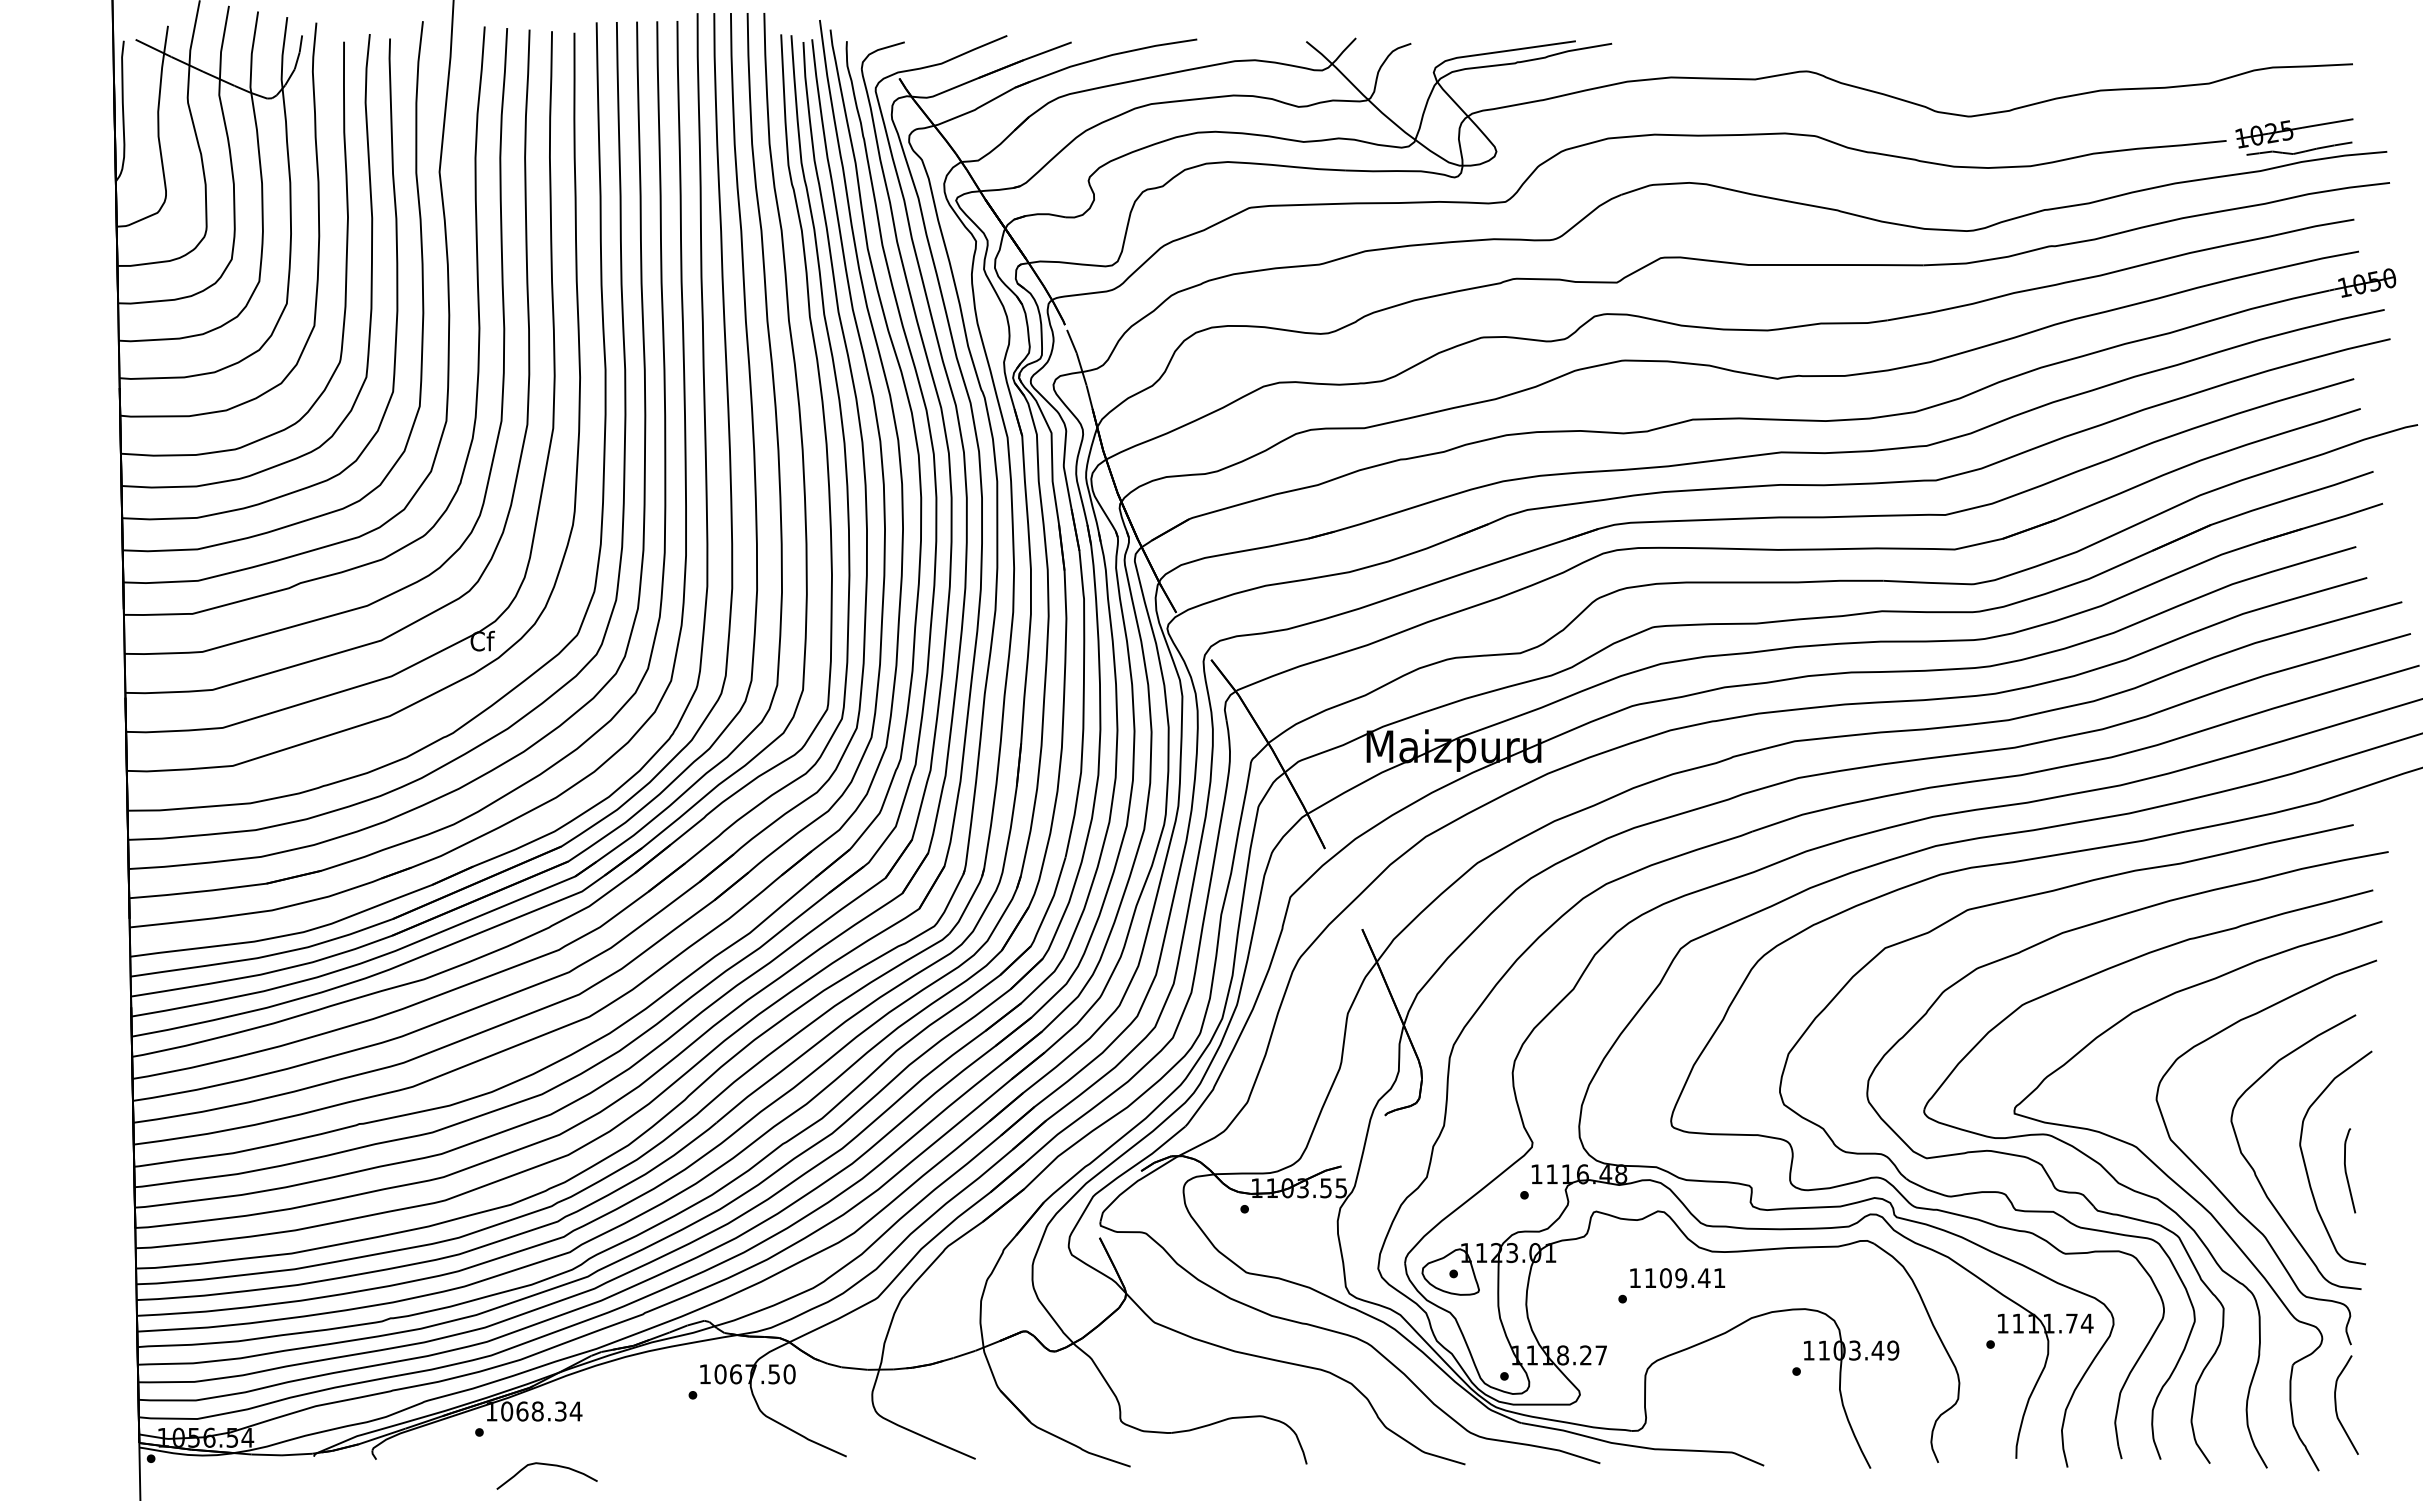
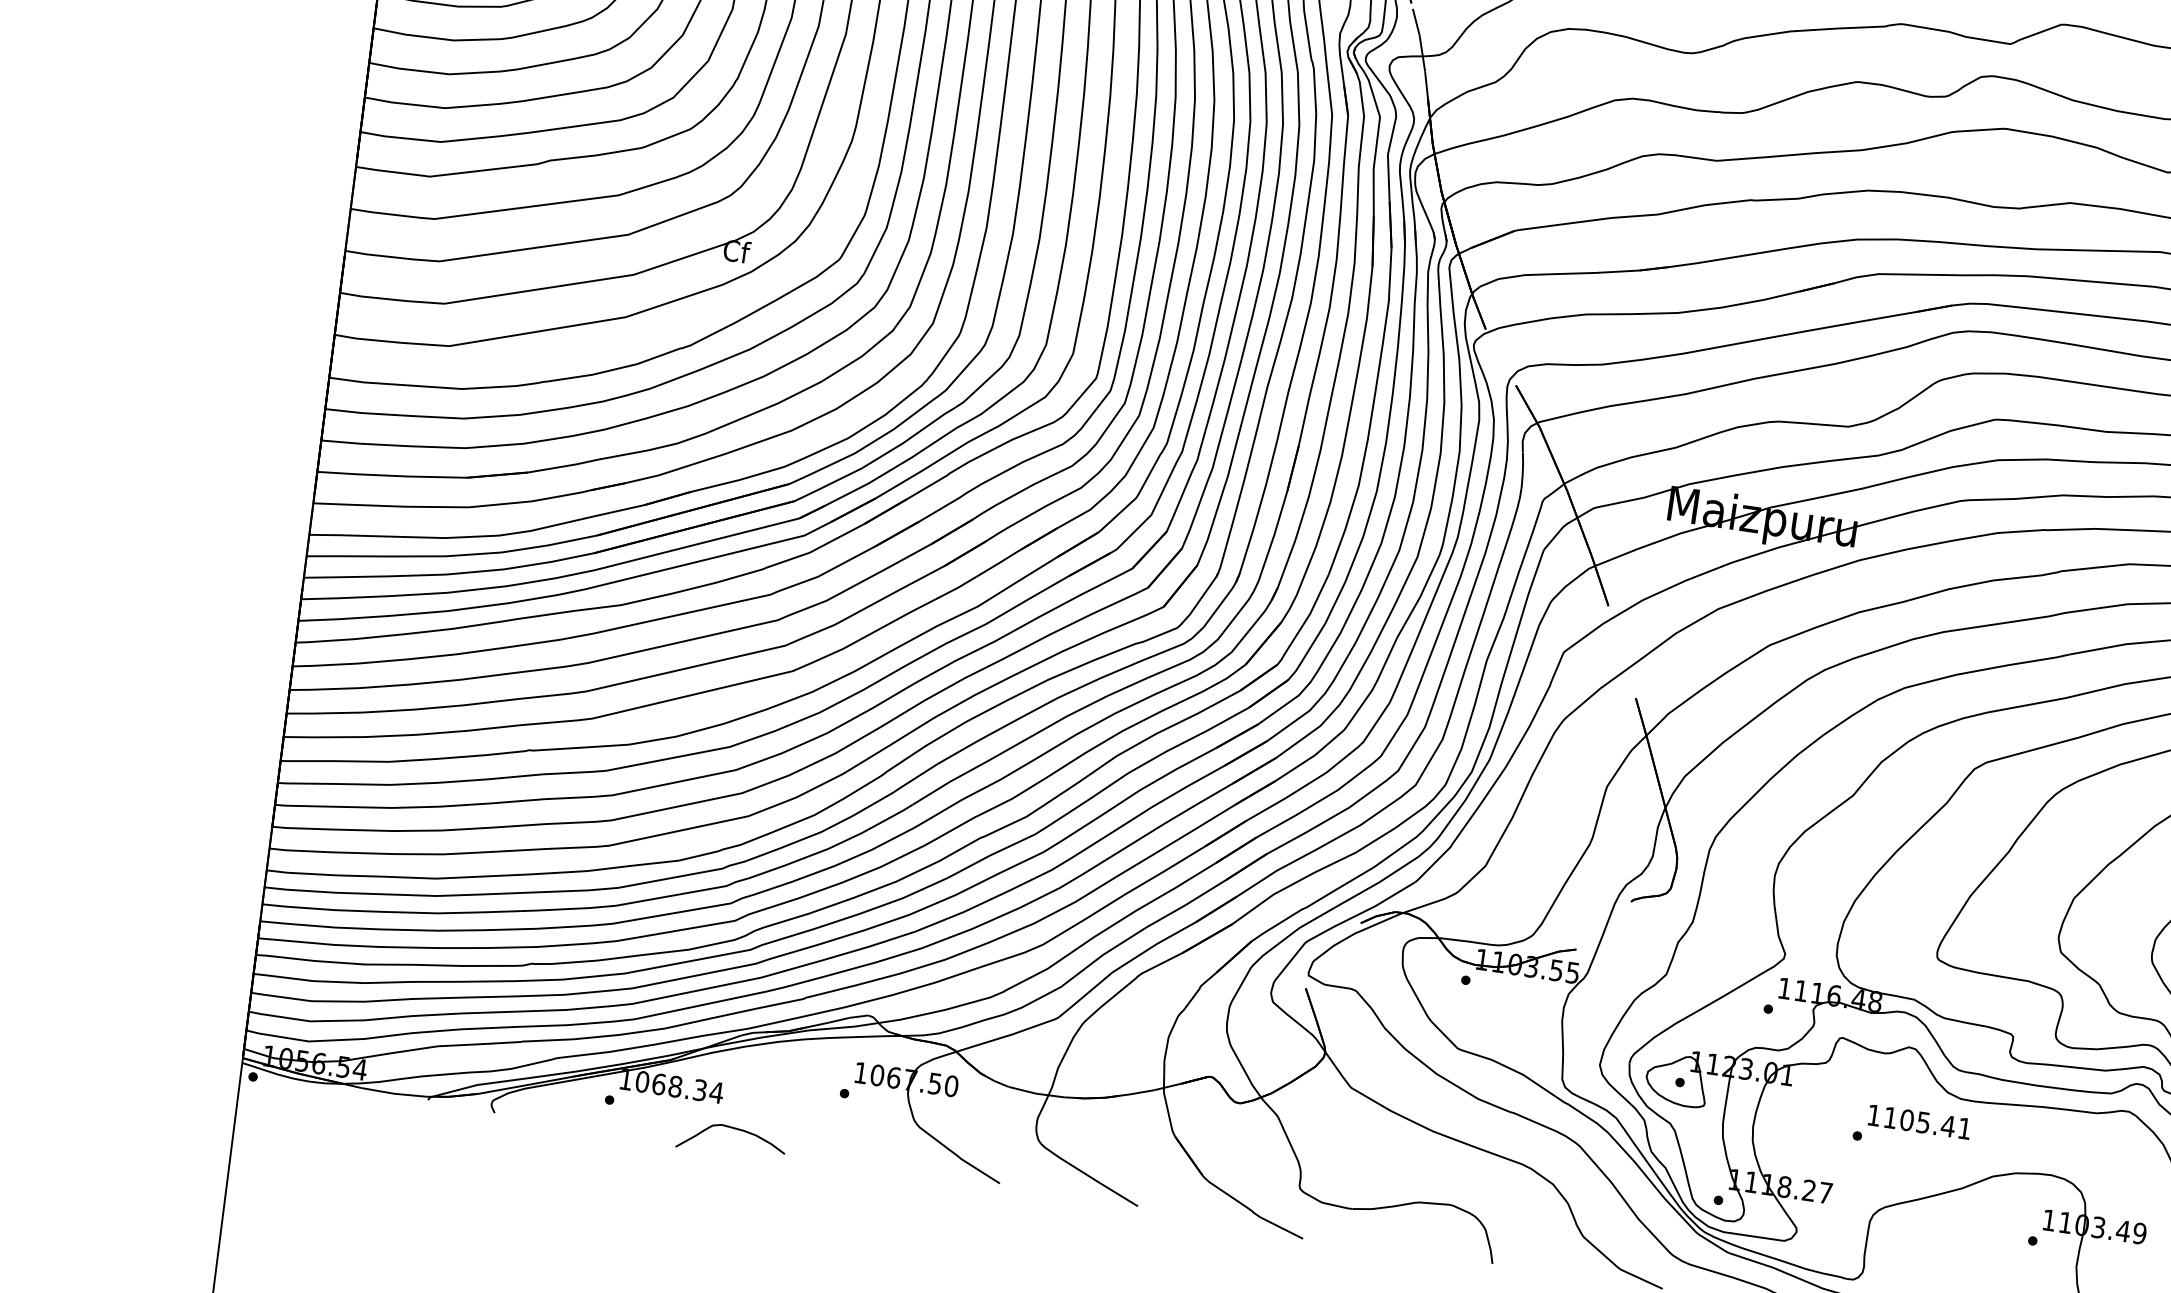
text: (1681, 1277) -> (1923, 1121), 1109.41 -> 1105.41
curve: (546, 1465) -> (732, 1129), moved

